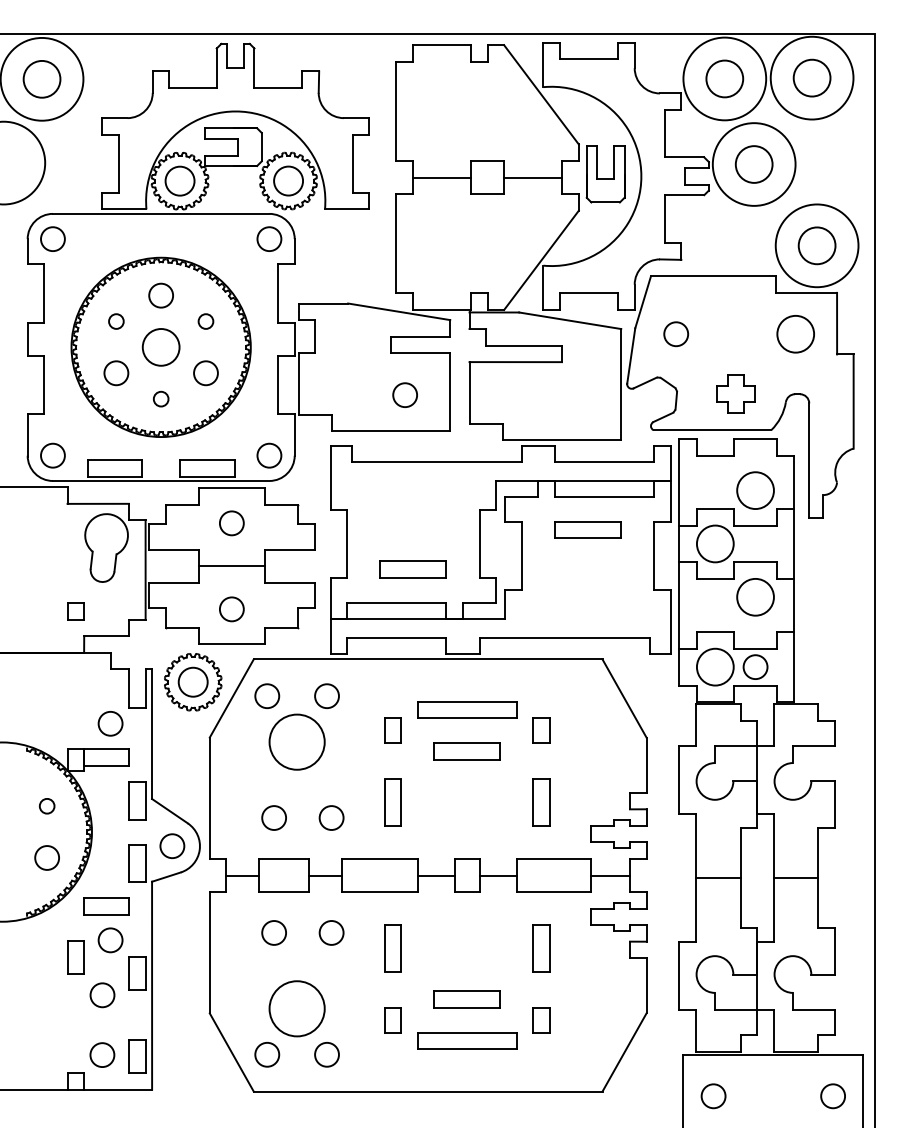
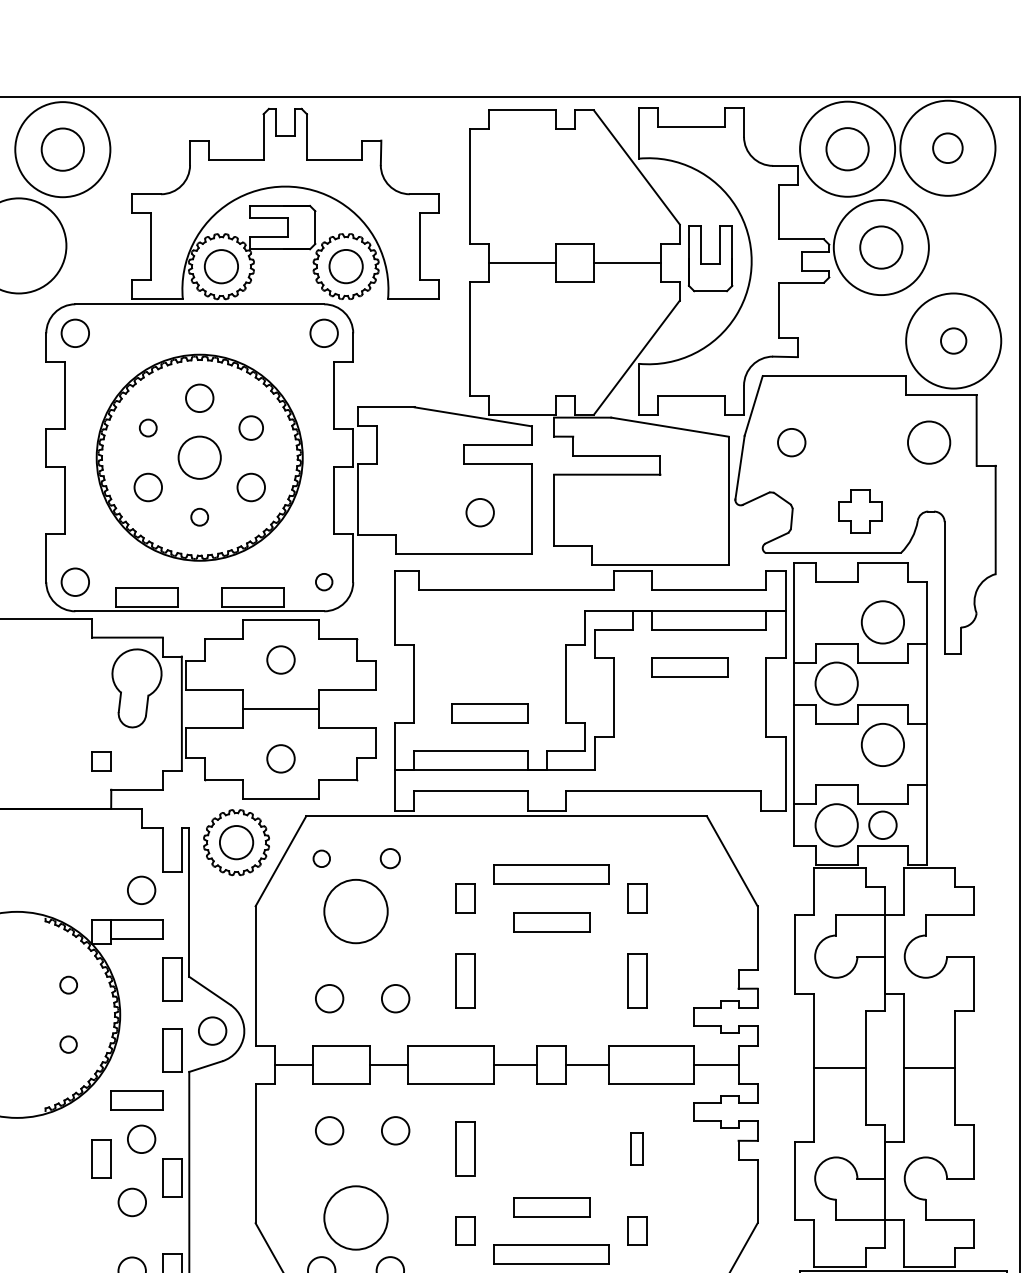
circle: (811, 77) -> (947, 147), size x0.7
circle: (816, 245) -> (952, 340), size x0.6
circle: (205, 321) -> (250, 427), size x1.4
circle: (269, 455) -> (324, 582), size x0.6
circle: (326, 695) -> (389, 857), size x0.7
circle: (267, 696) -> (321, 859), size x0.6
circle: (46, 857) -> (67, 1044), size x0.6
part: (541, 948) -> (636, 1148), size x0.6

